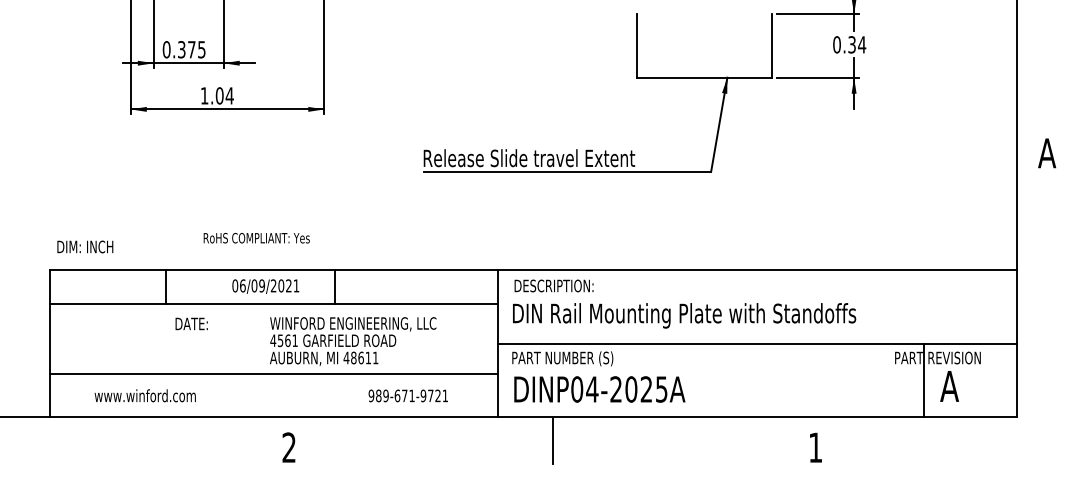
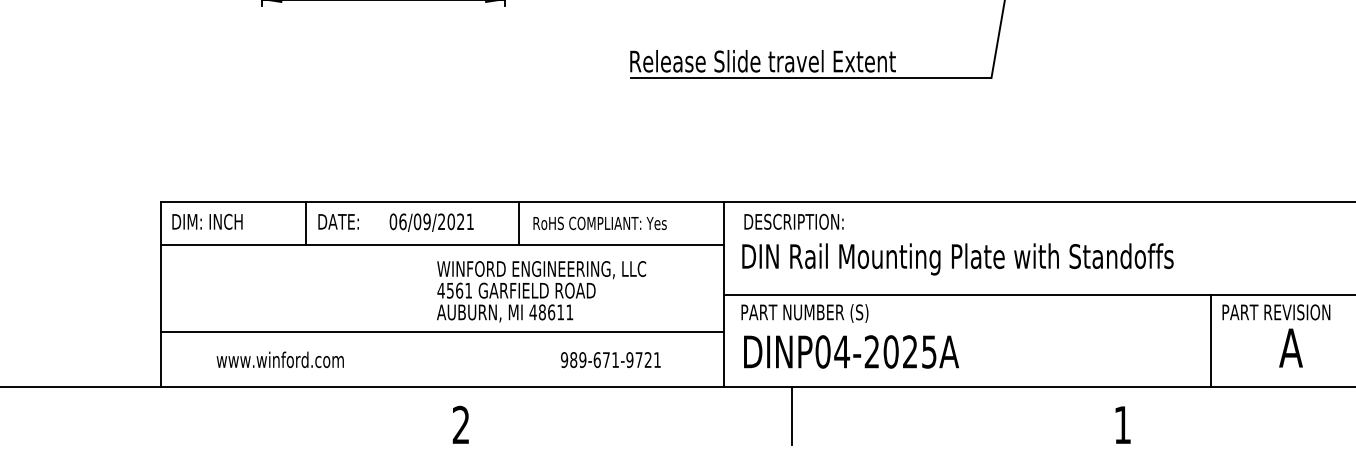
text: (256, 238) -> (599, 223), moved
text: (85, 246) -> (207, 221), moved
text: (191, 323) -> (338, 221), moved
line: (923, 380) -> (1210, 340), moved

